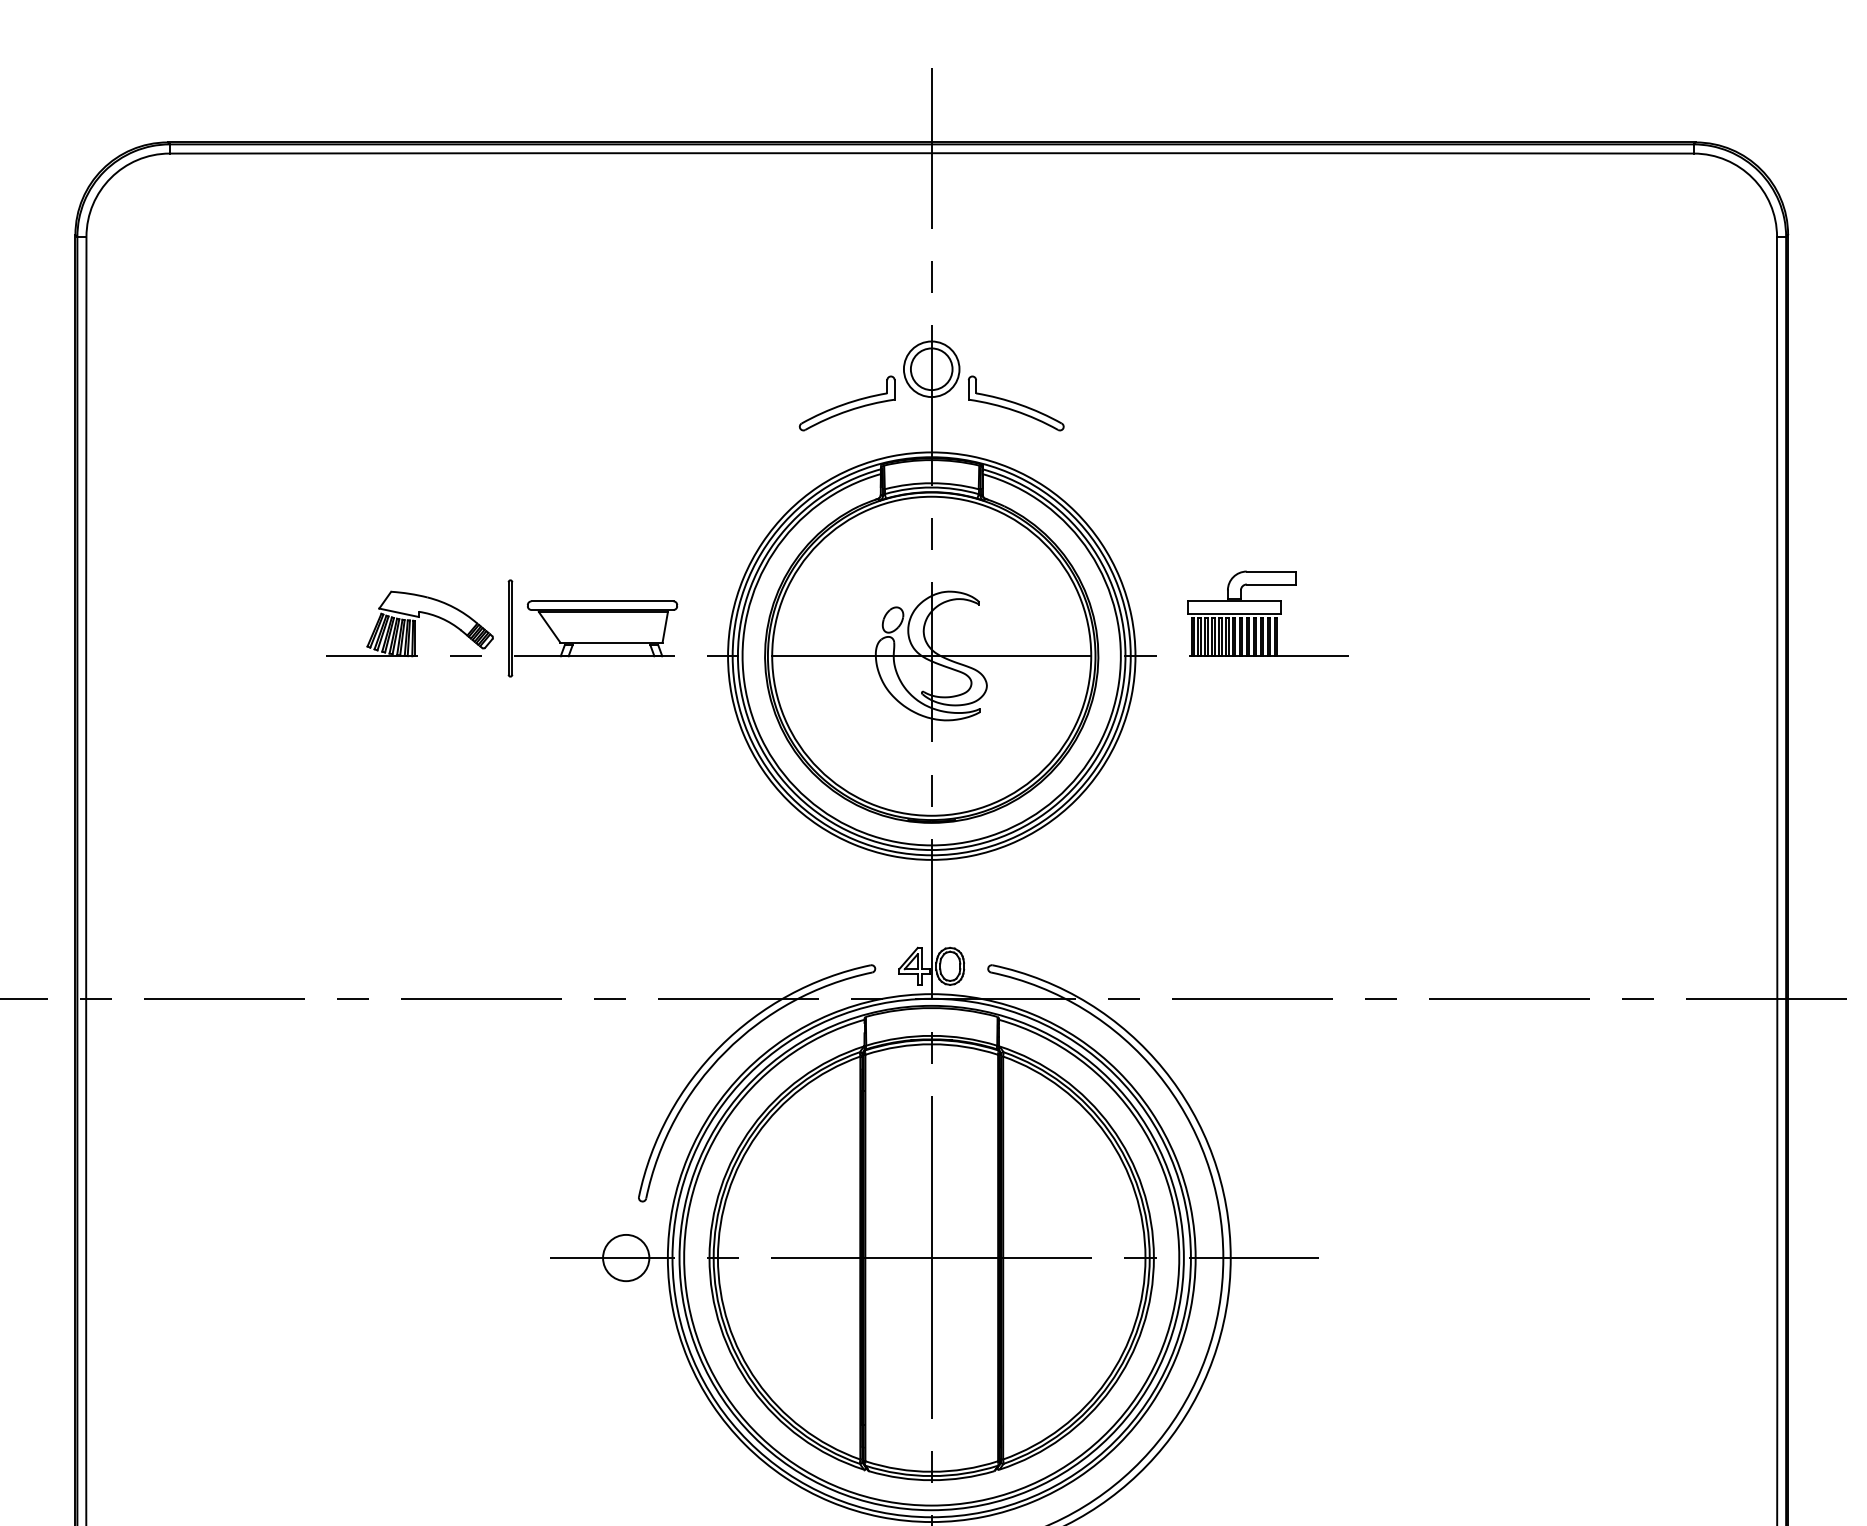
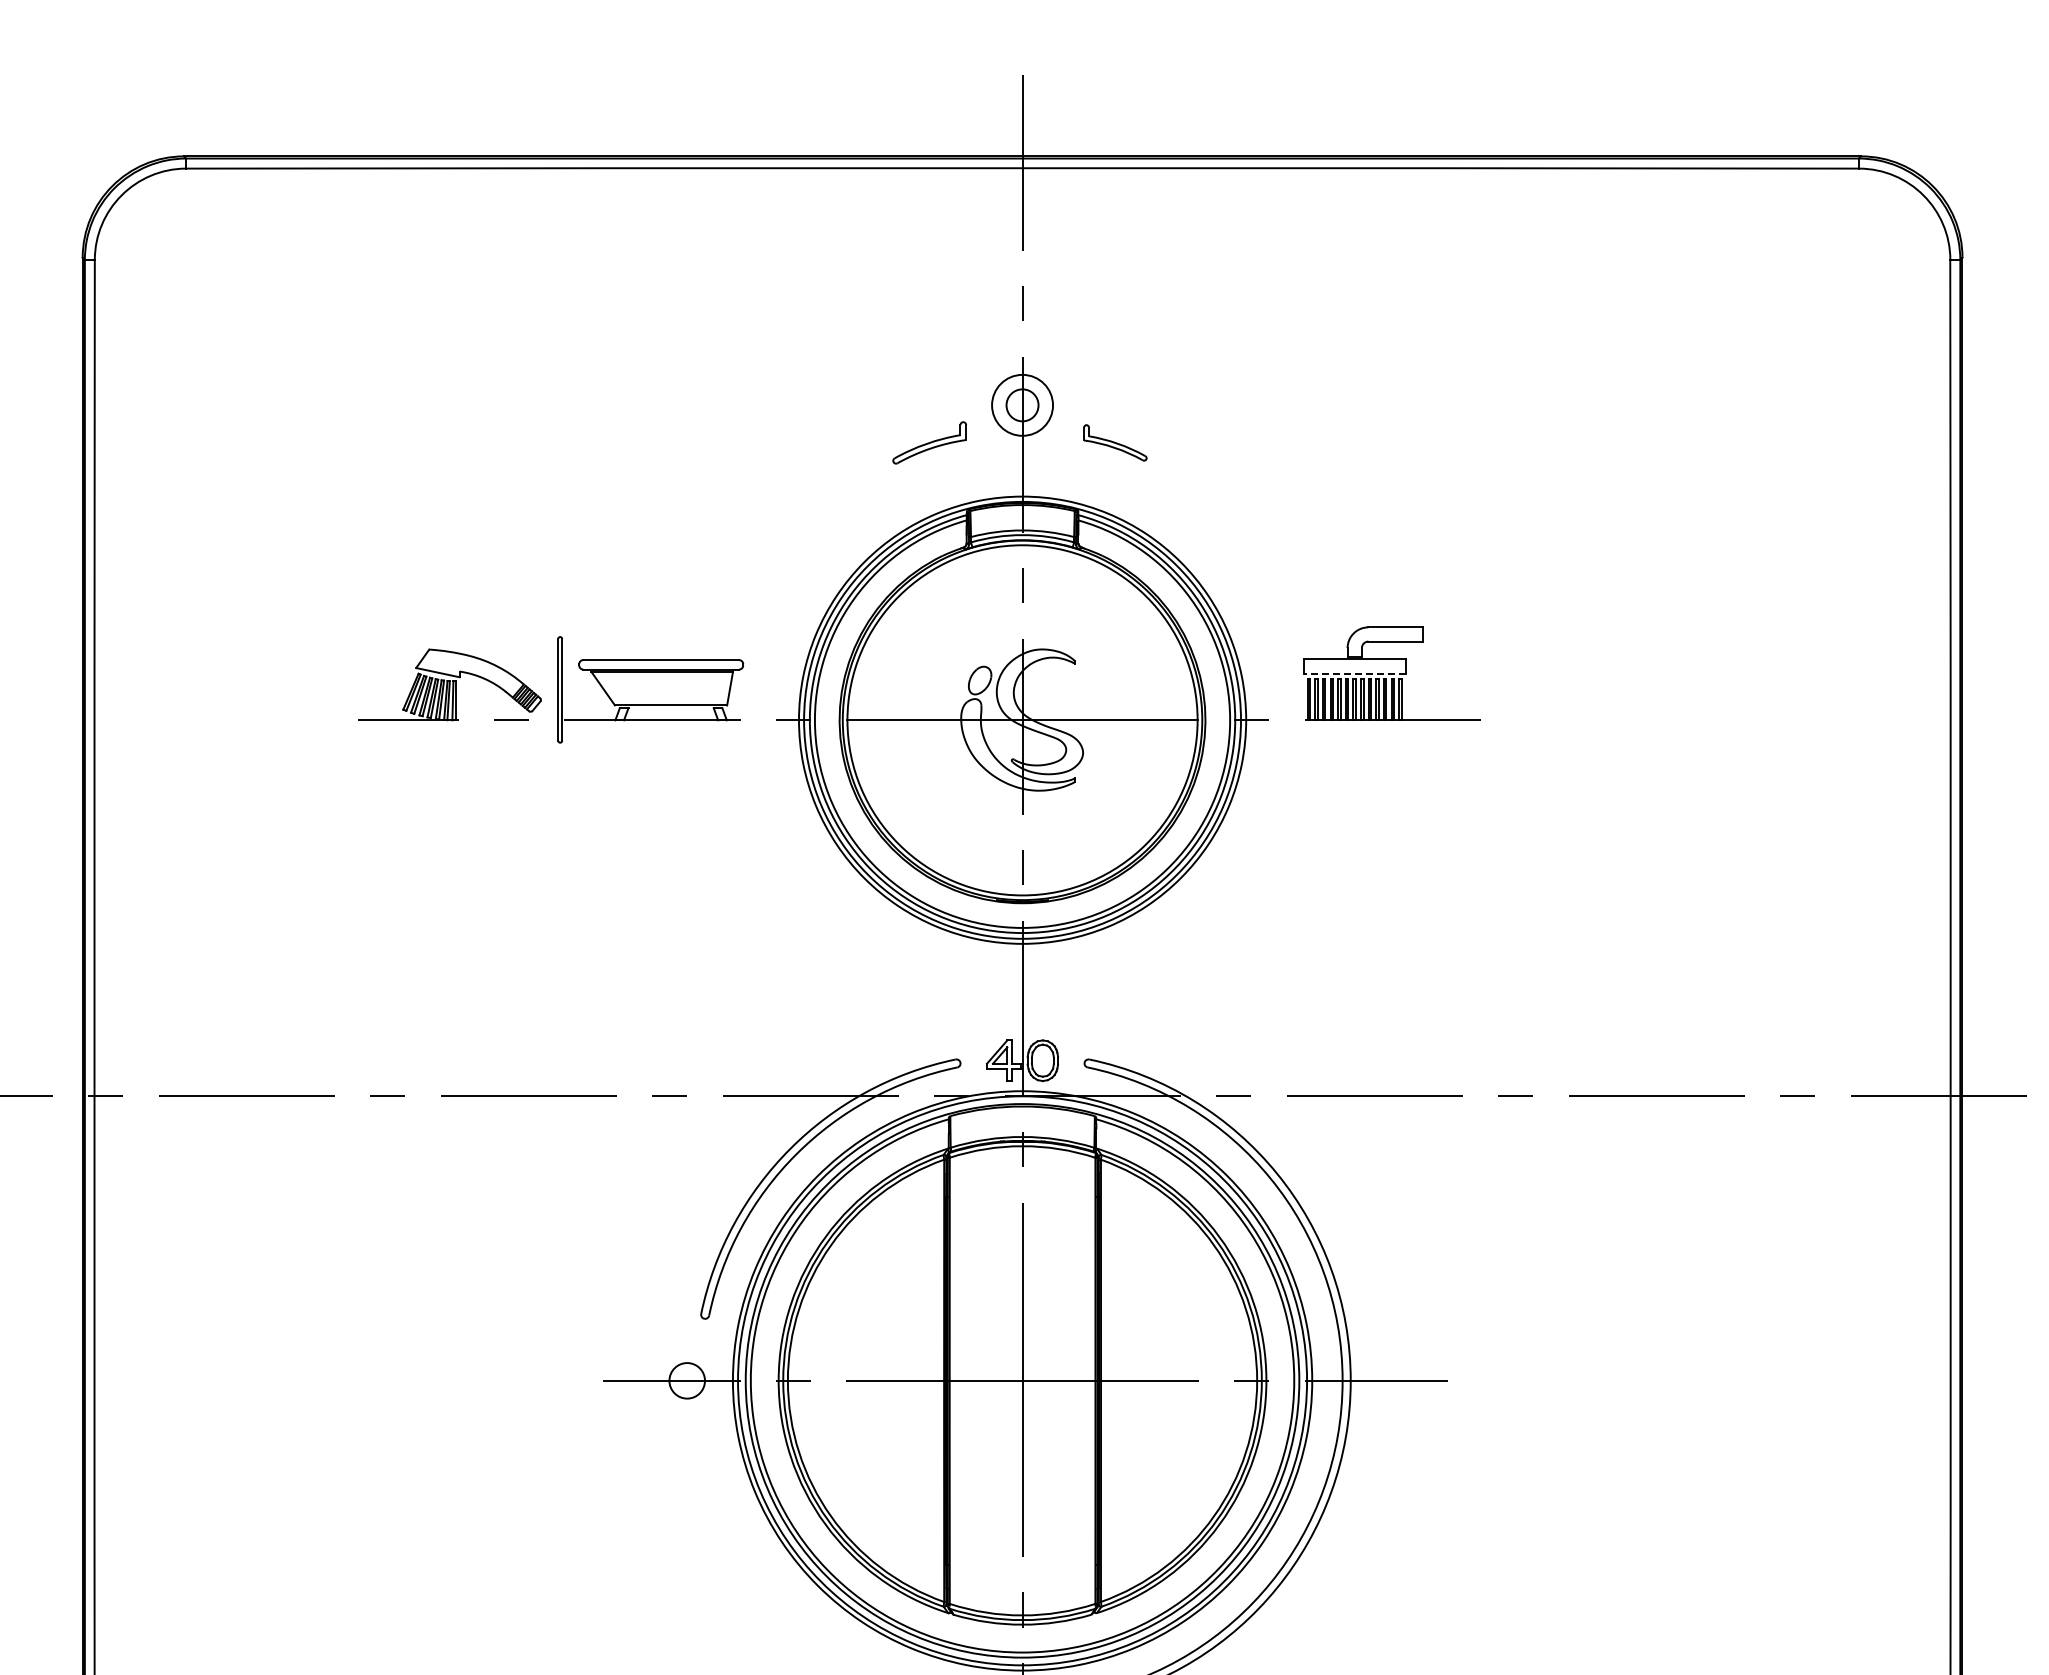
circle: (931, 369) -> (1022, 405), size x0.7
part: (846, 403) -> (929, 442), size x0.7
part: (1016, 403) -> (1115, 442), size x0.6
line: (1234, 613) -> (1354, 673), solid -> dashed
circle: (625, 1257) -> (686, 1380), size x0.7

